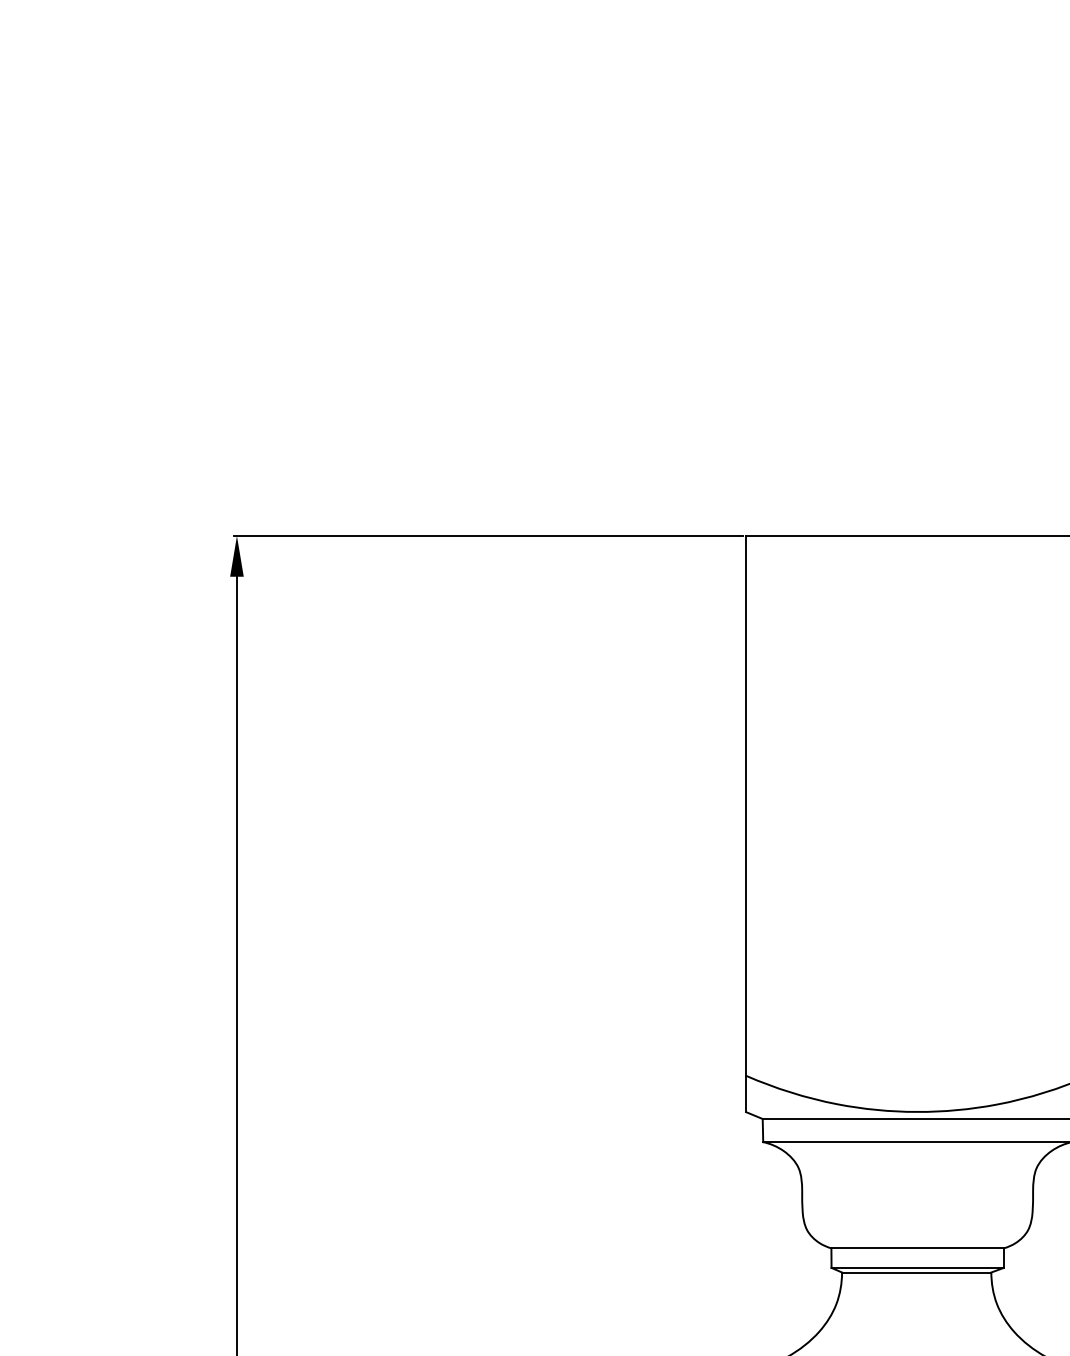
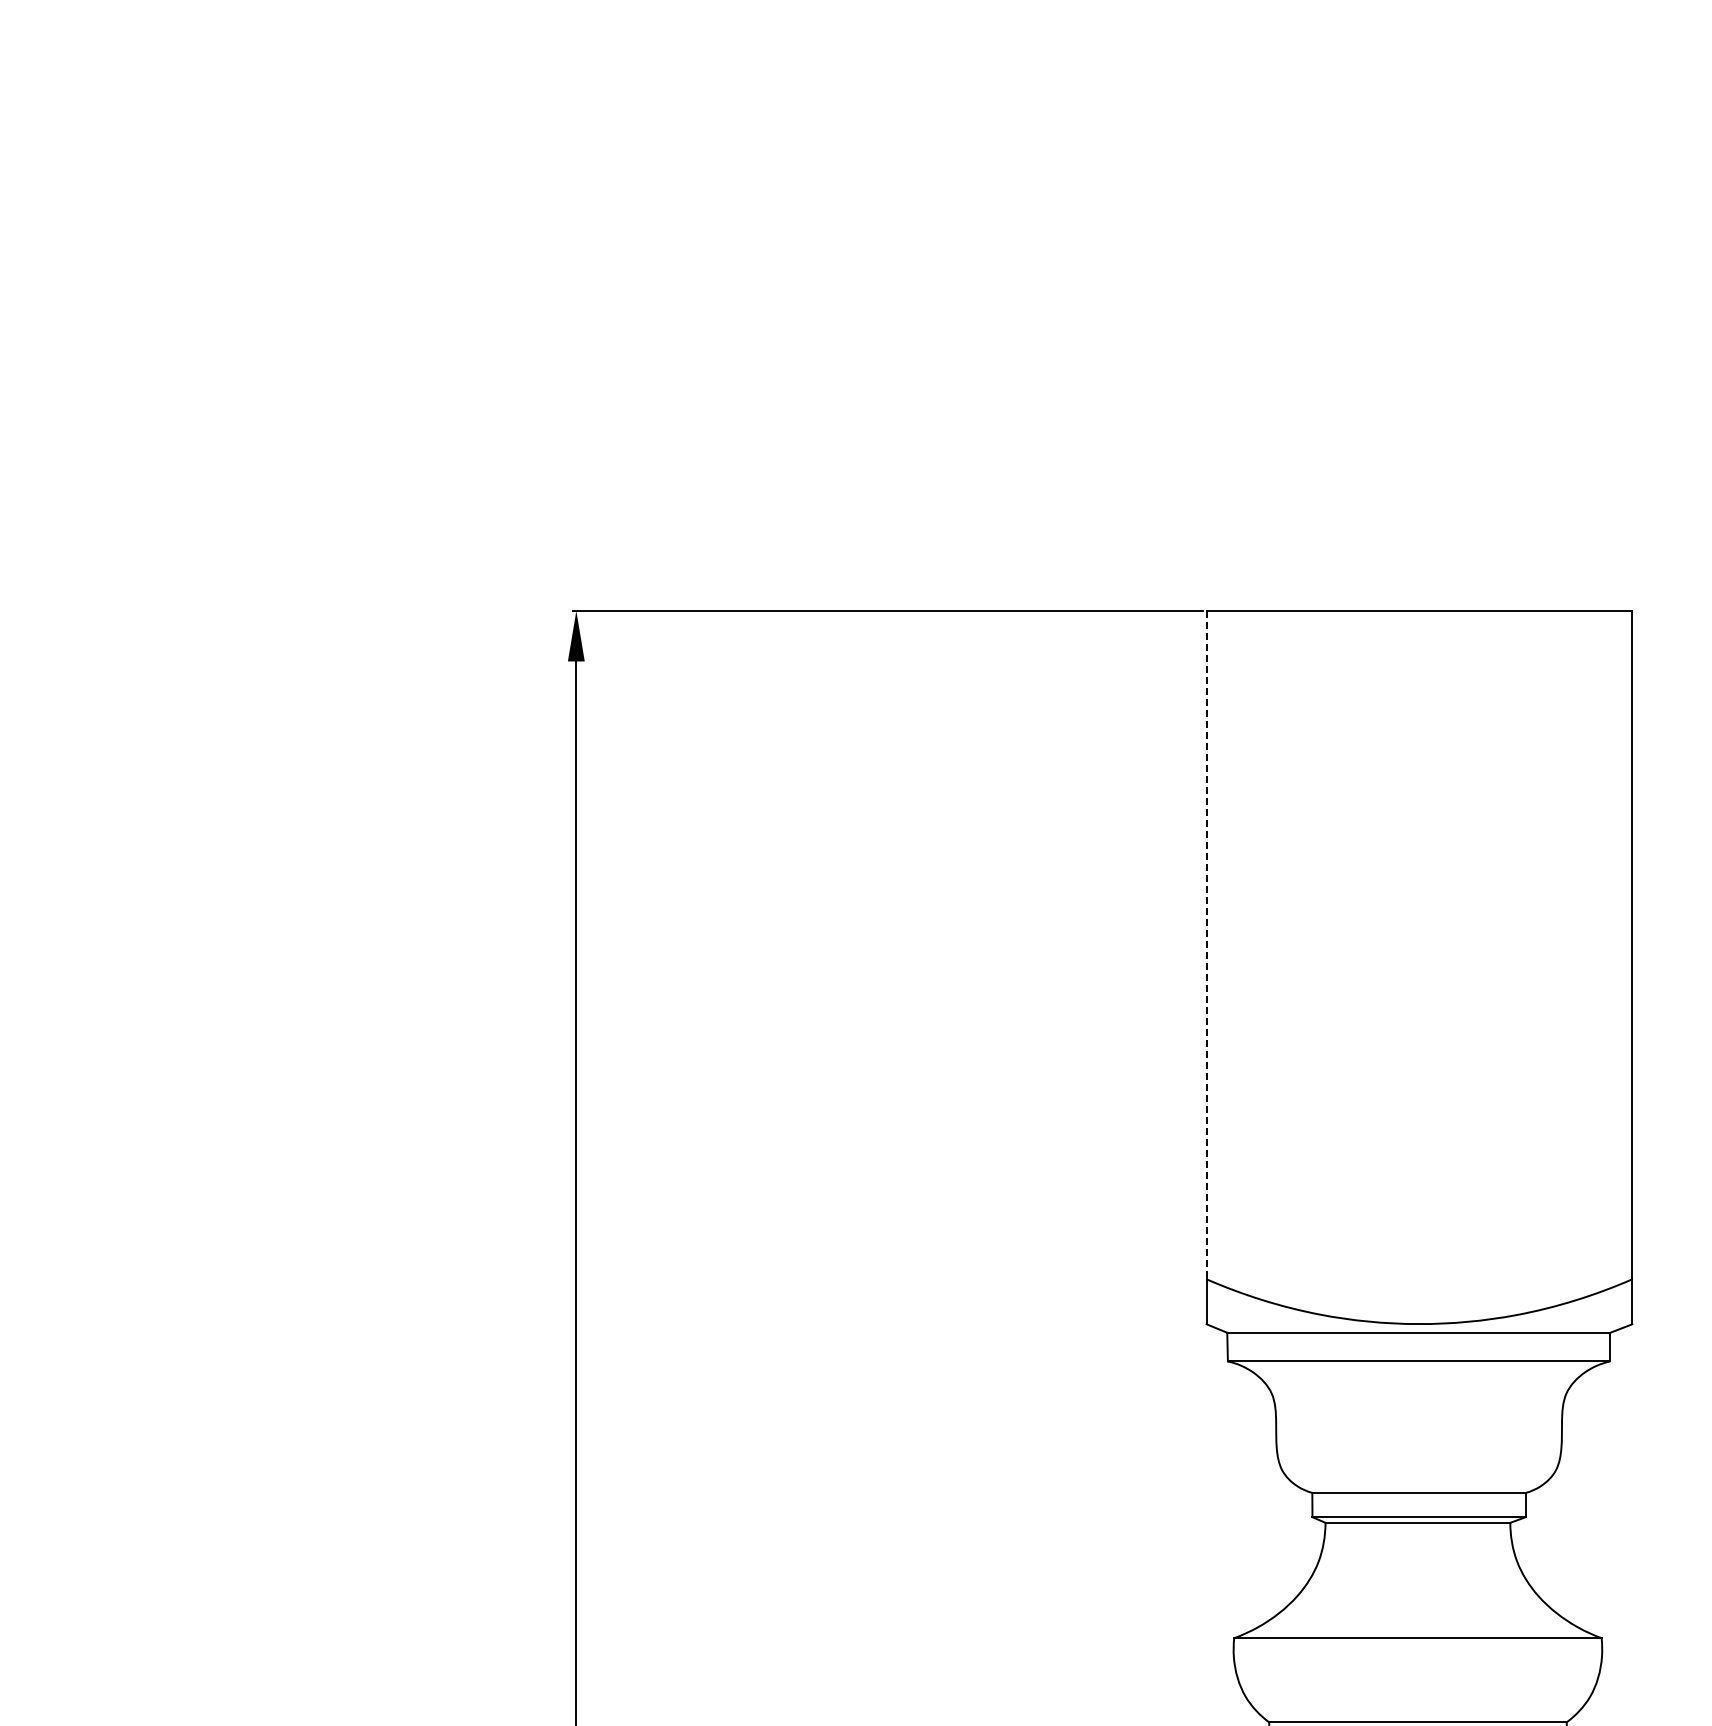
line: (745, 806) -> (1206, 945), solid -> dashed

